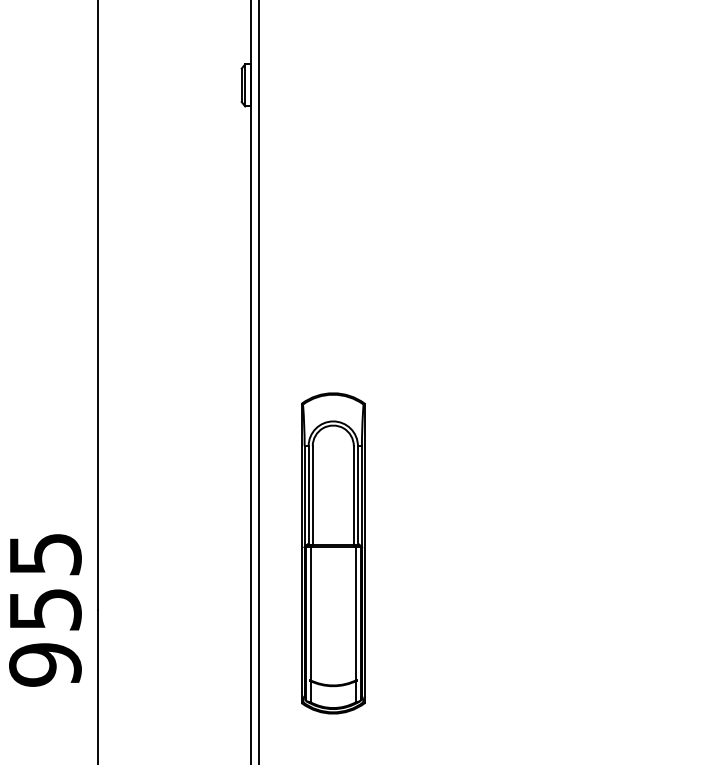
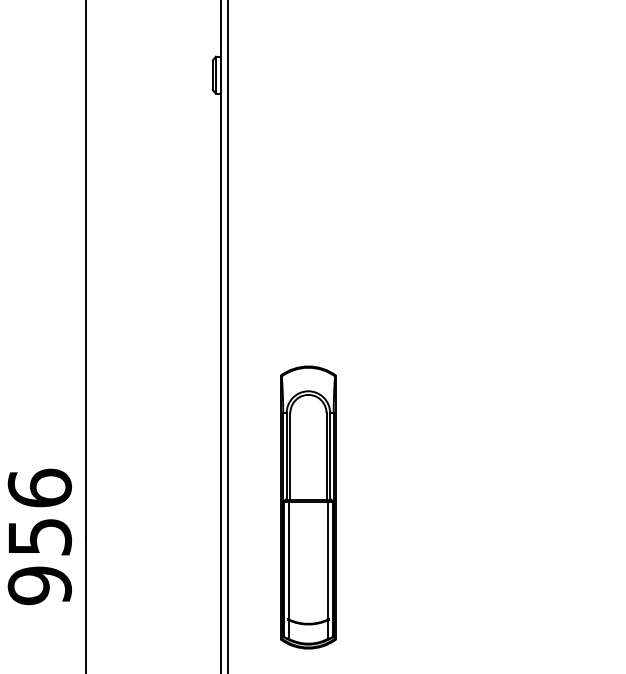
text: (44, 553) -> (39, 487), 955 -> 956
part: (333, 553) -> (308, 507), moved

